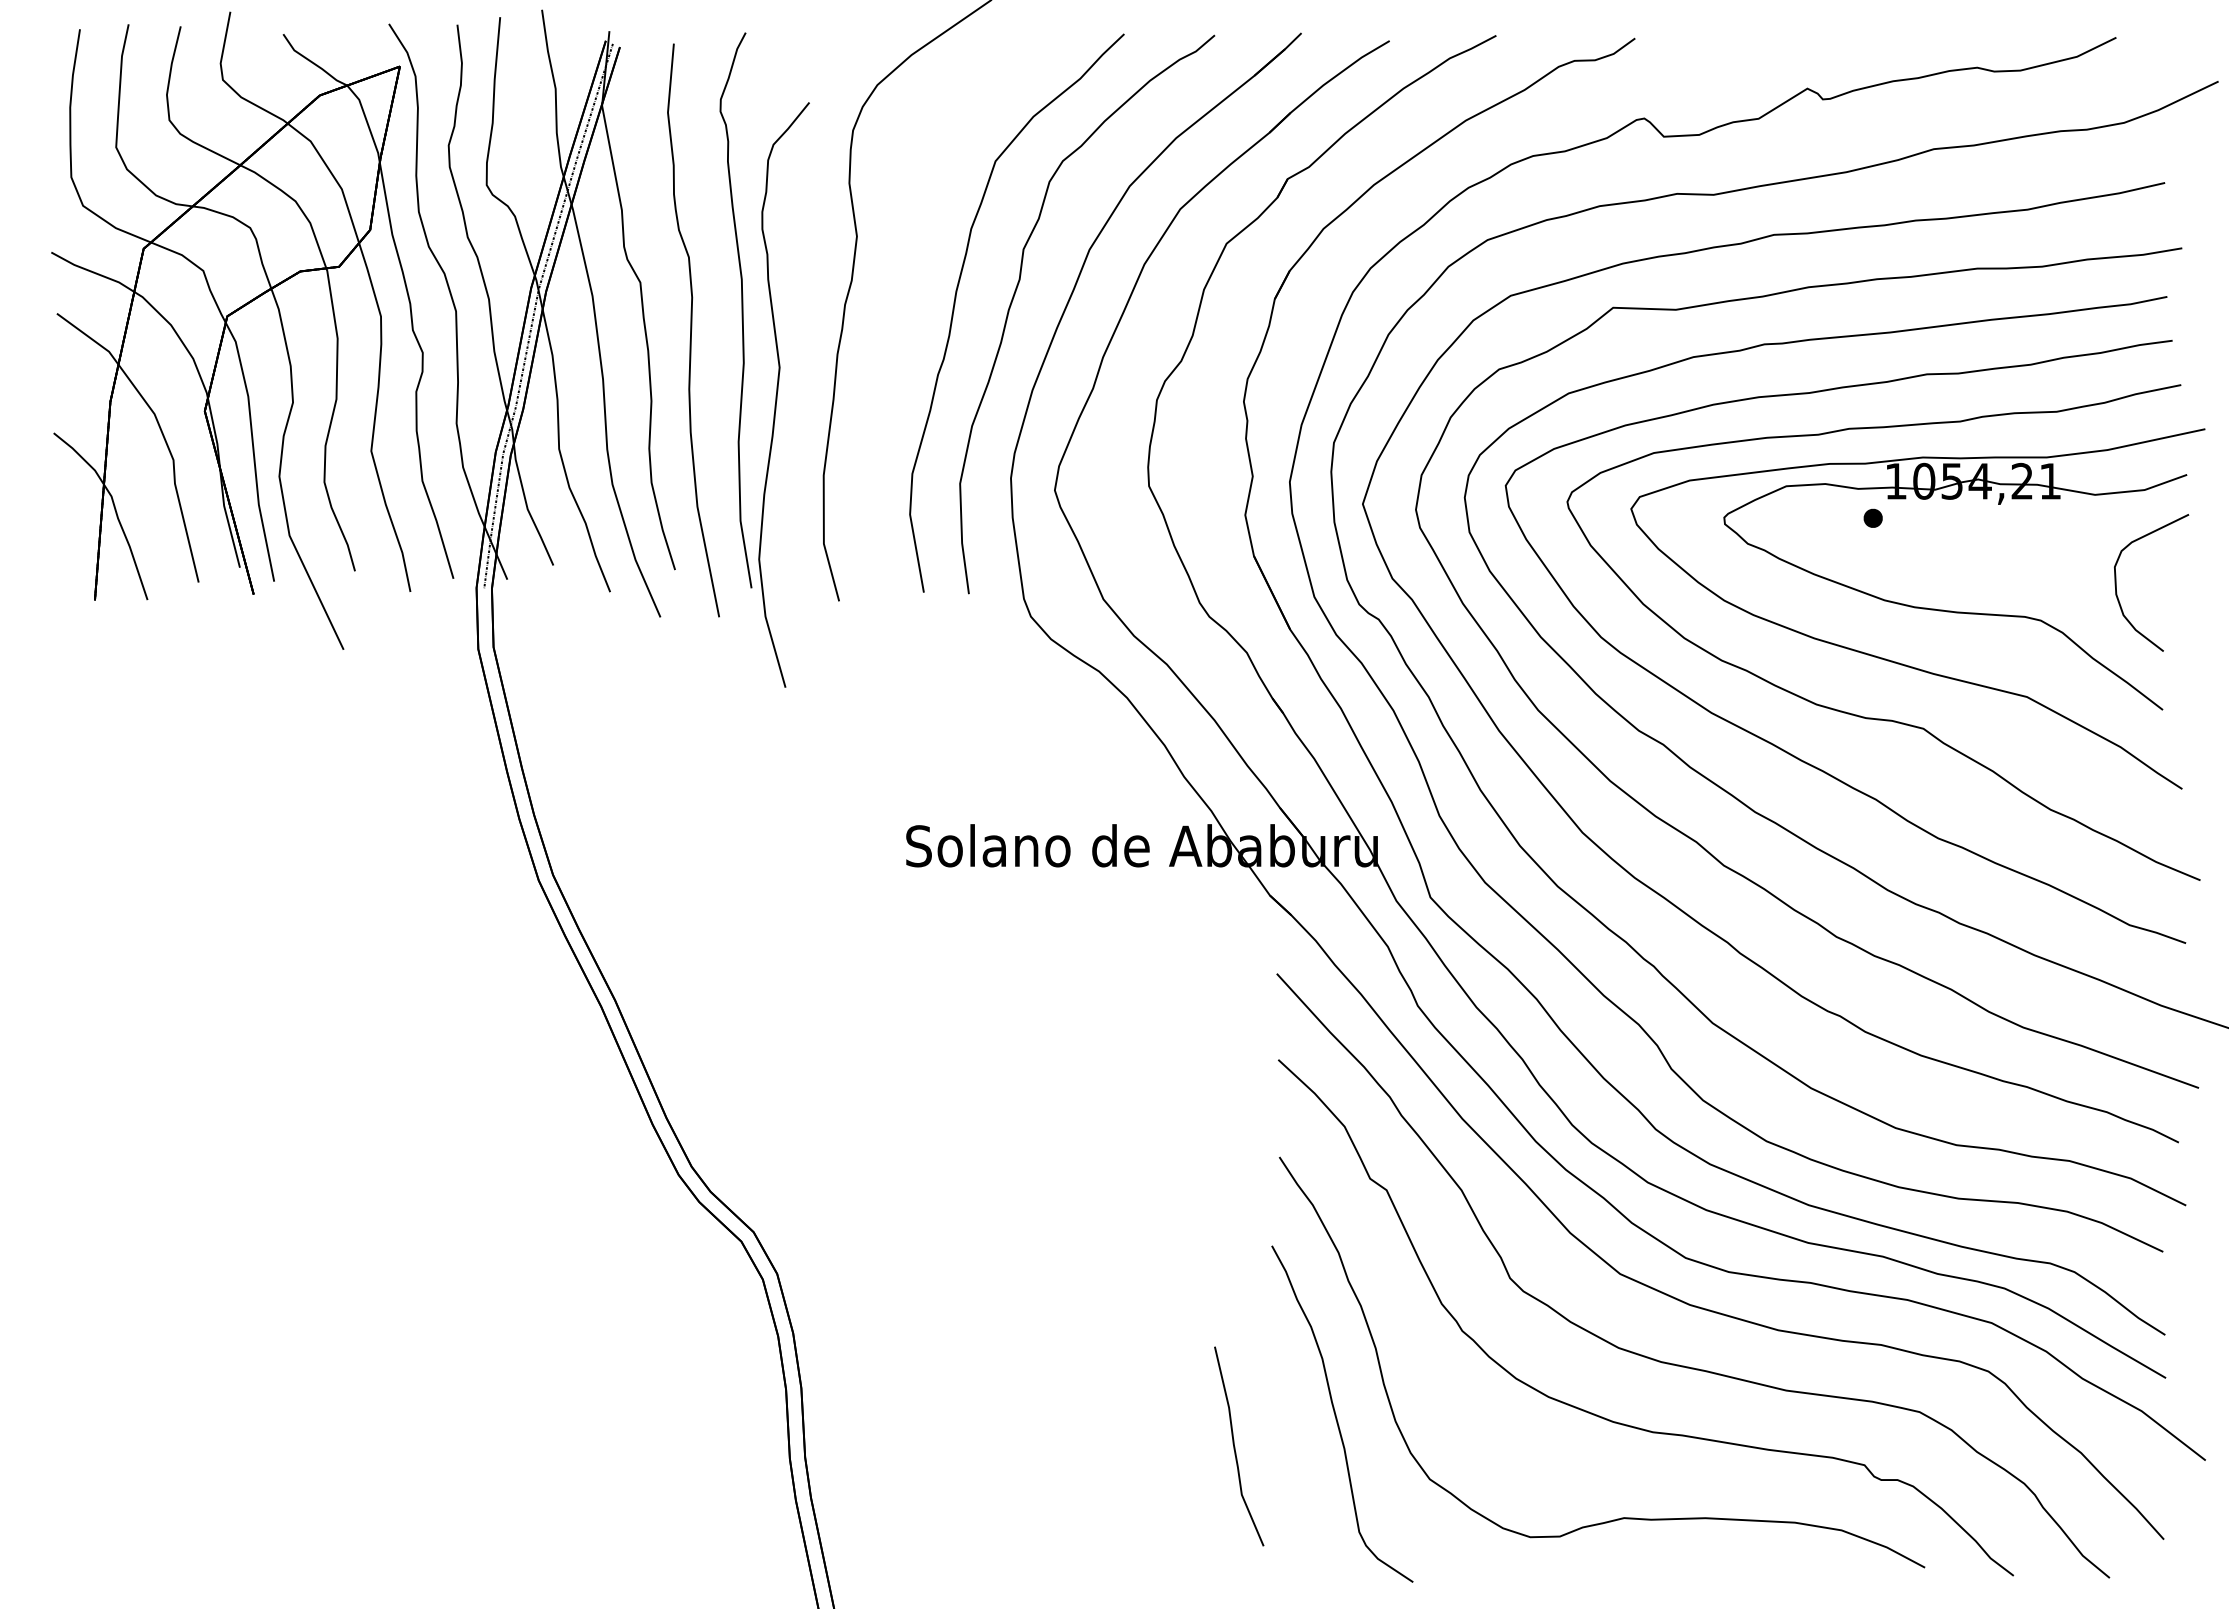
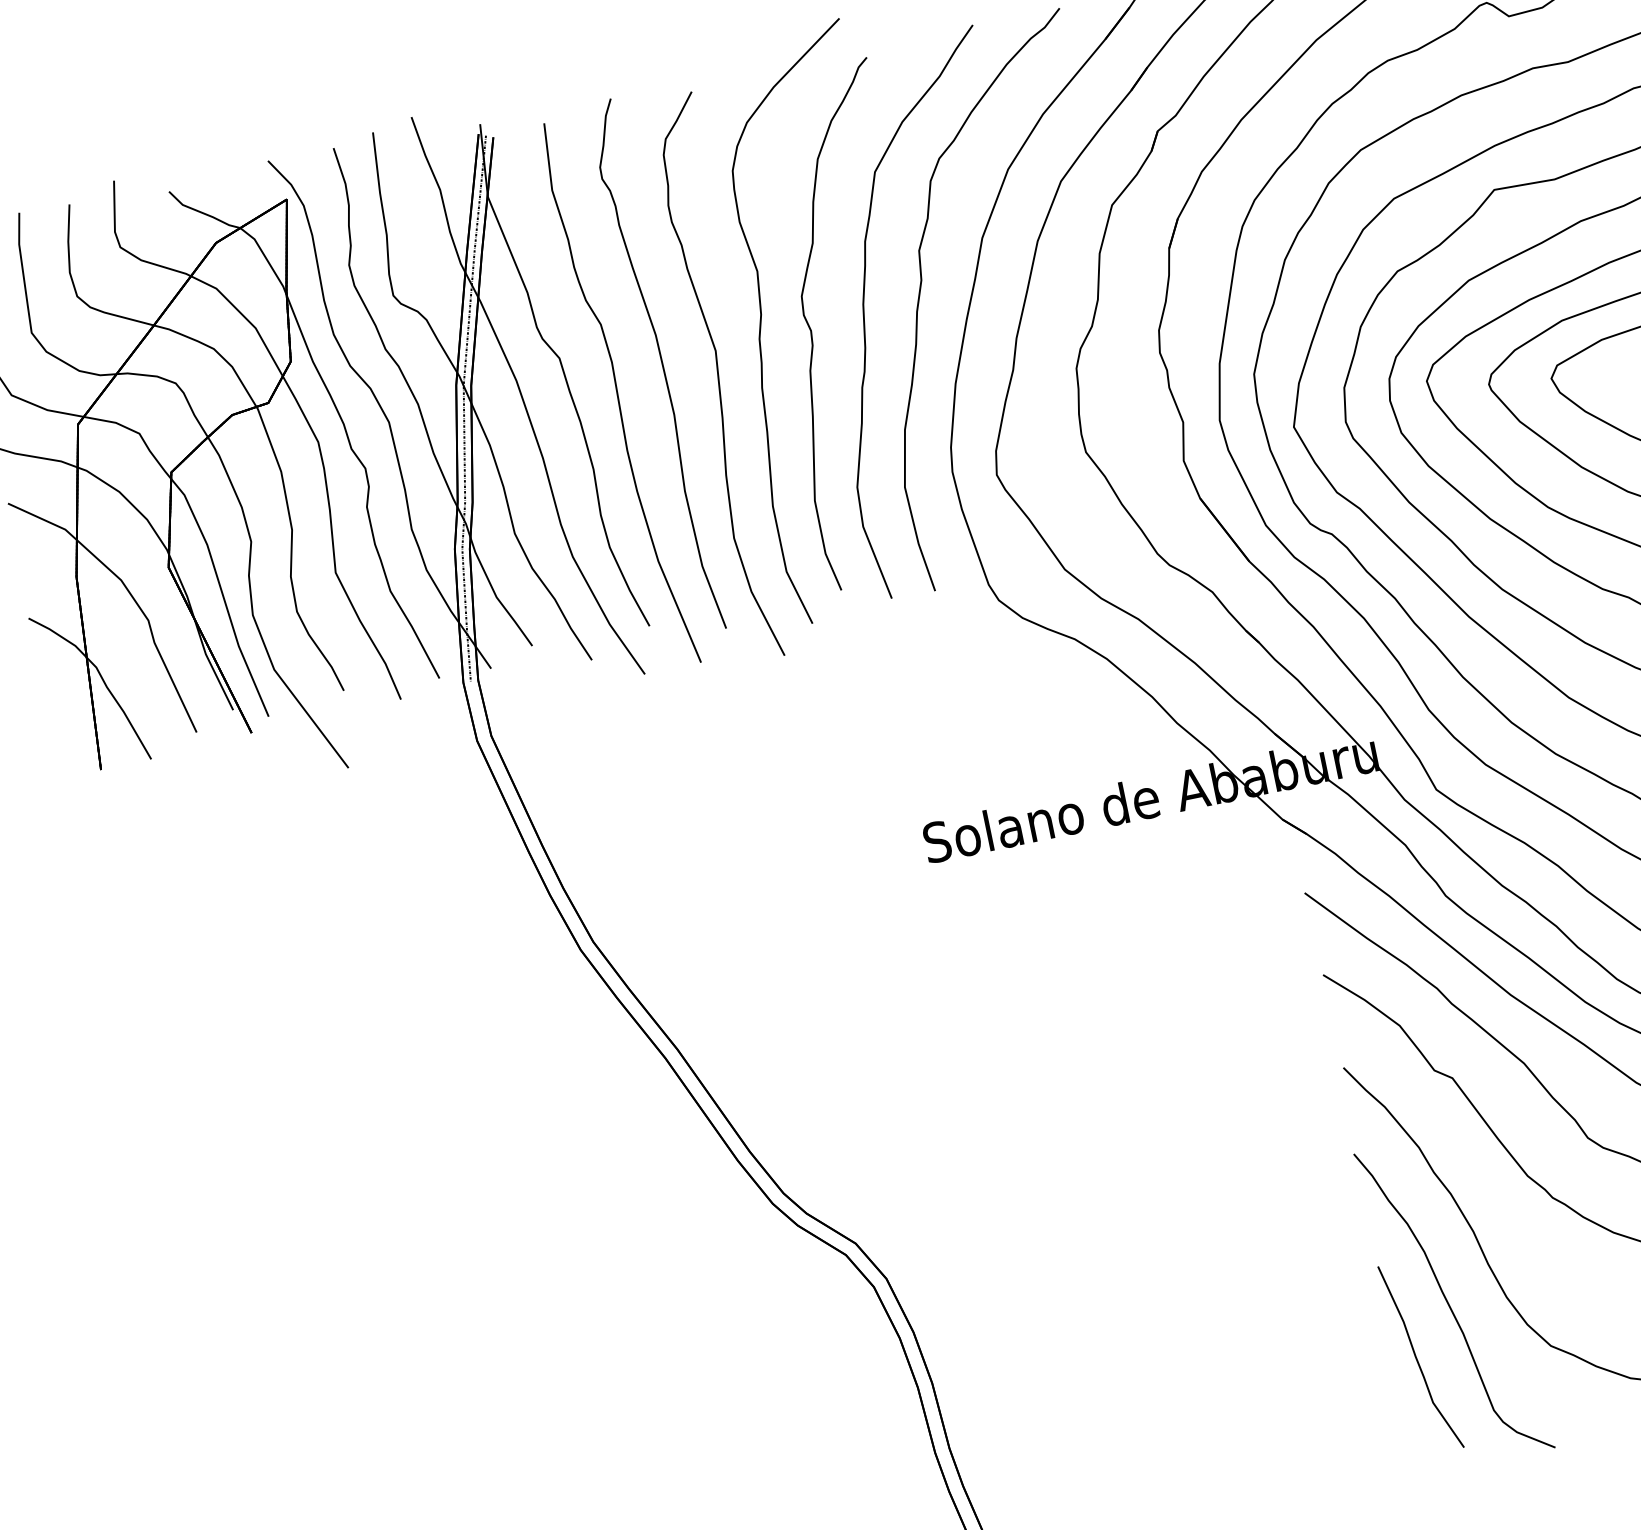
part: (899, 308) -> (812, 331), added
curve: (778, 391) -> (719, 374), moved
curve: (1235, 1446) -> (1417, 1357), moved

